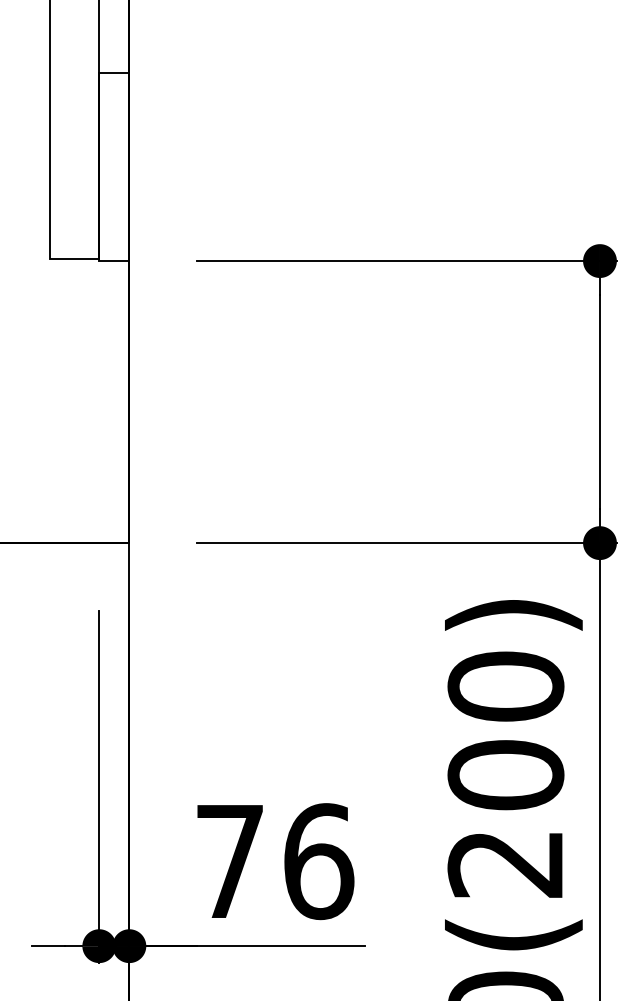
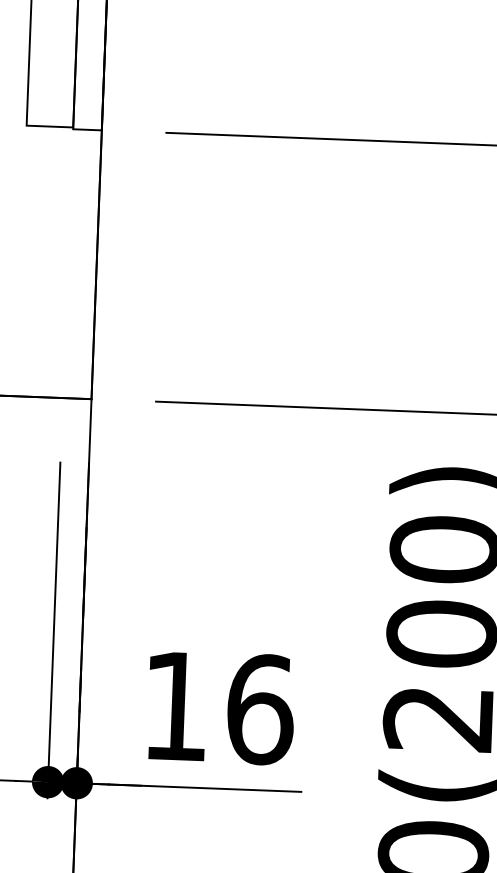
text: (229, 861) -> (175, 706), 76 -> 16

